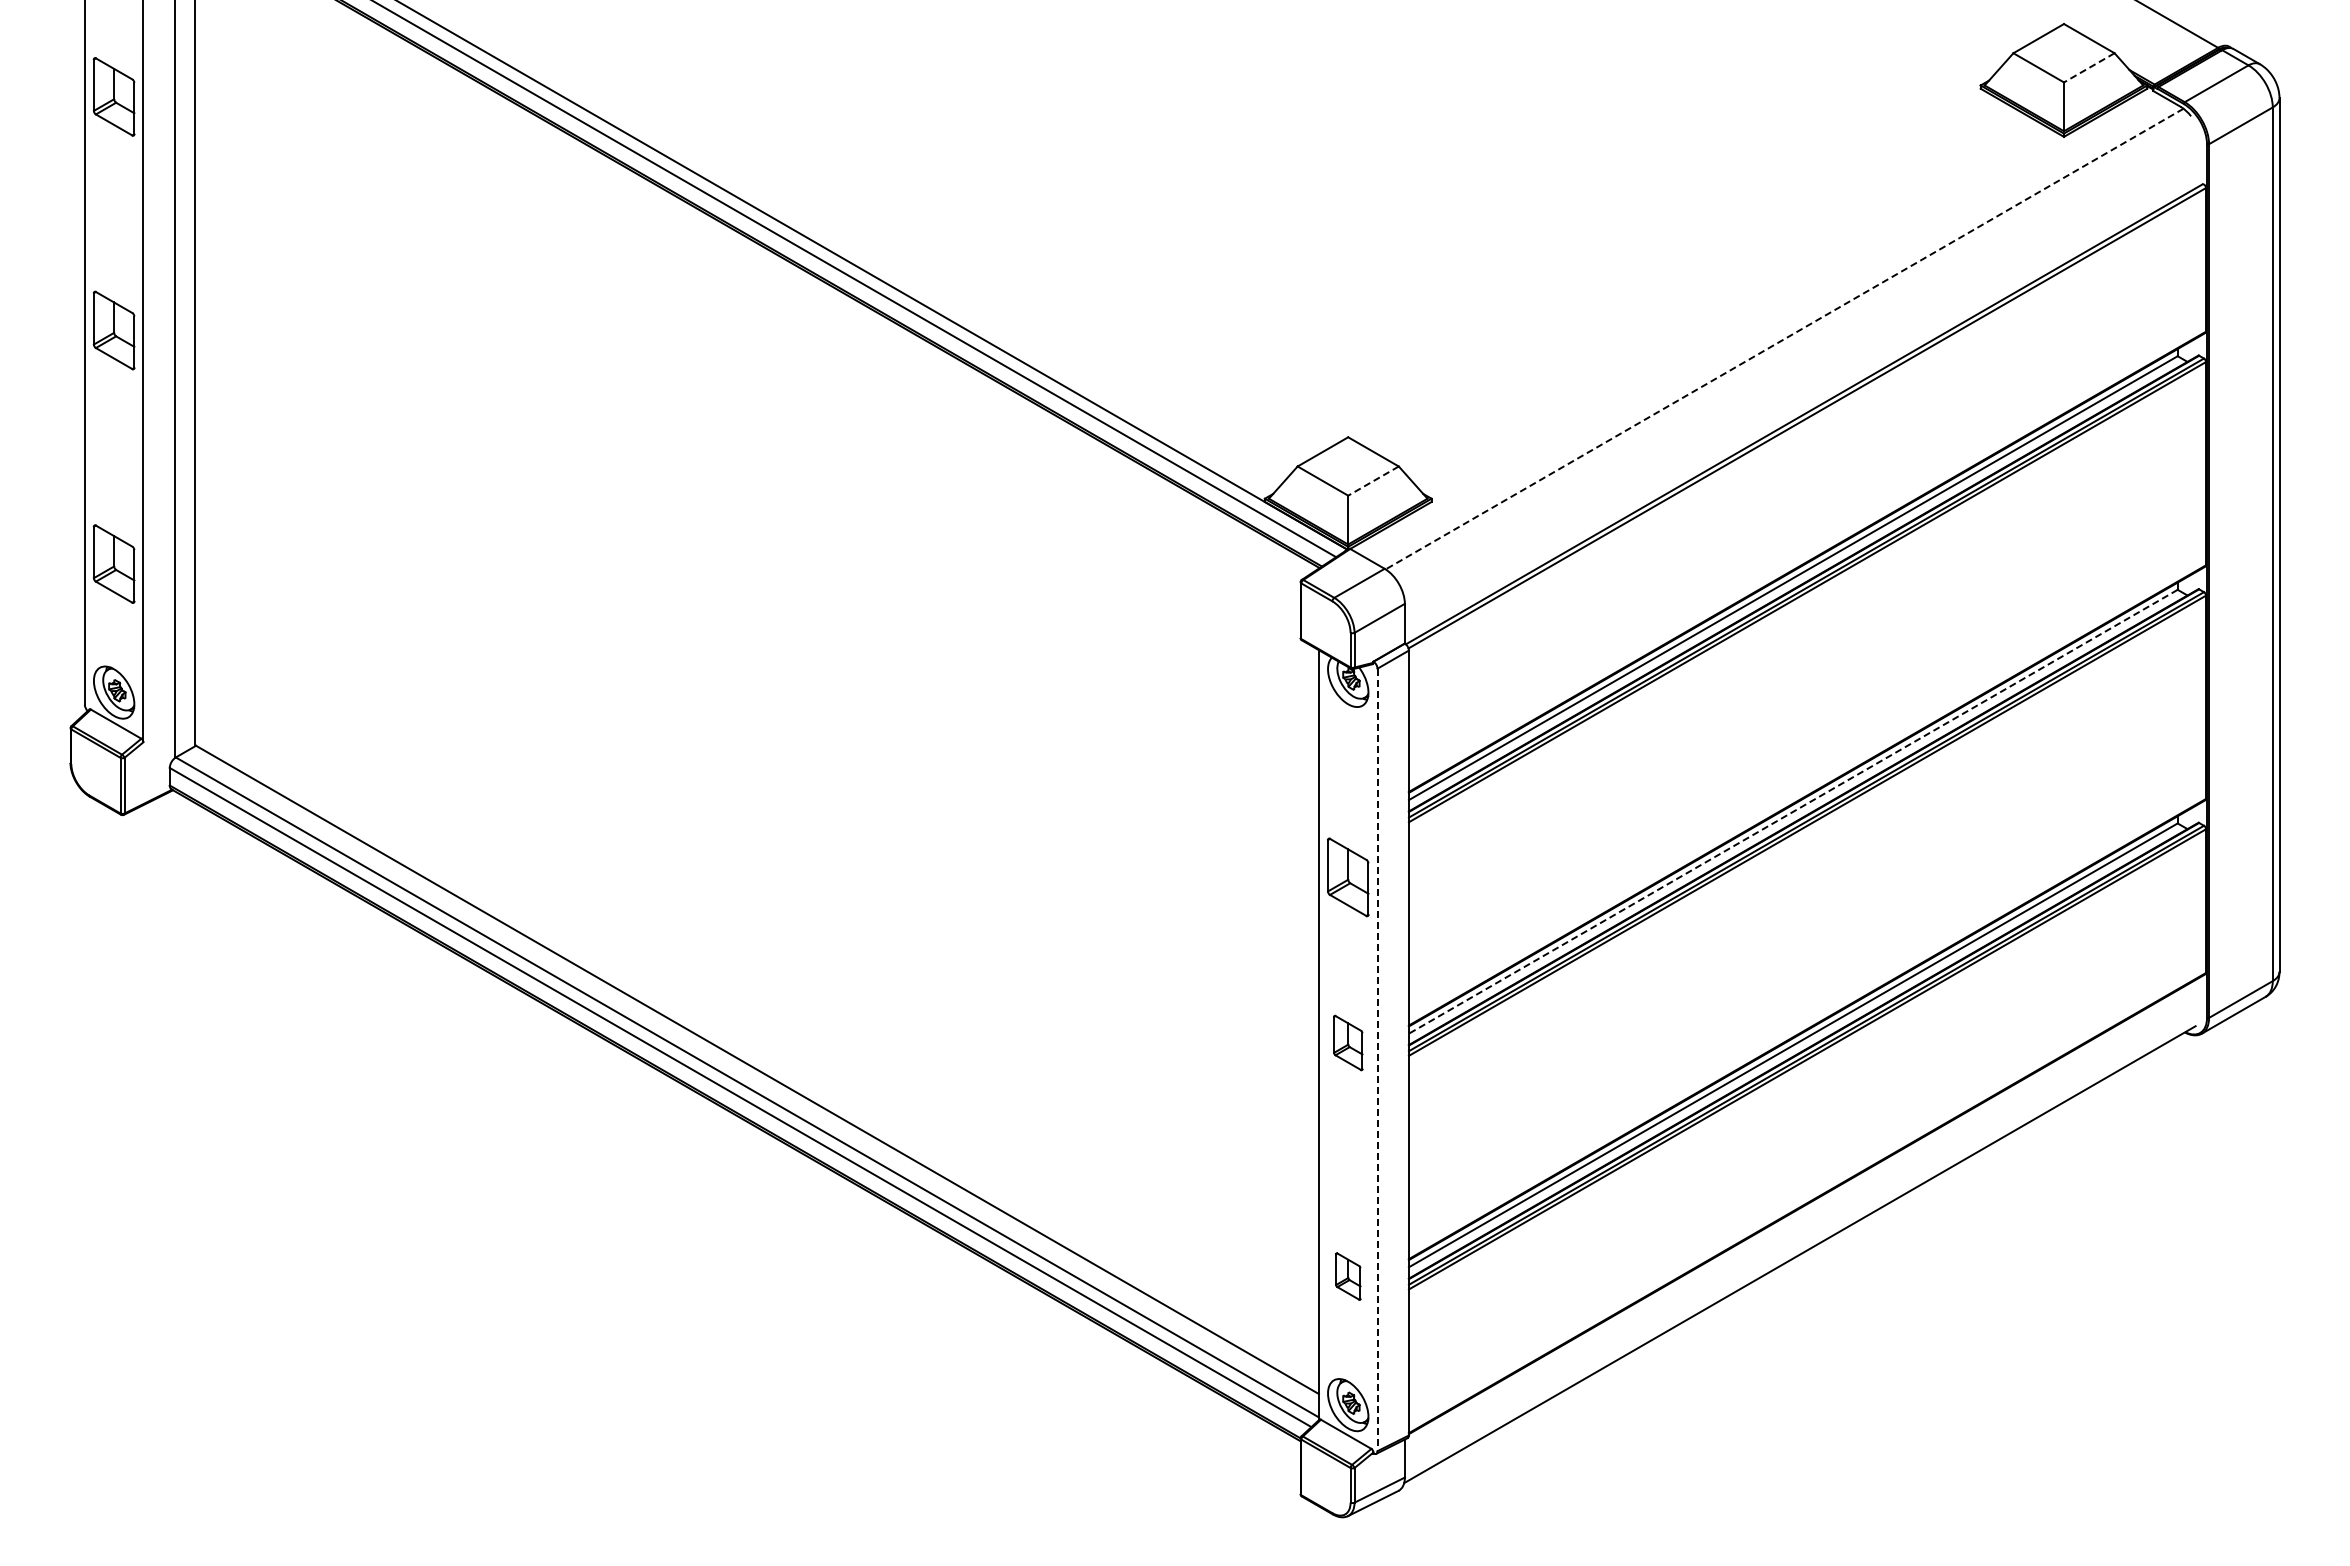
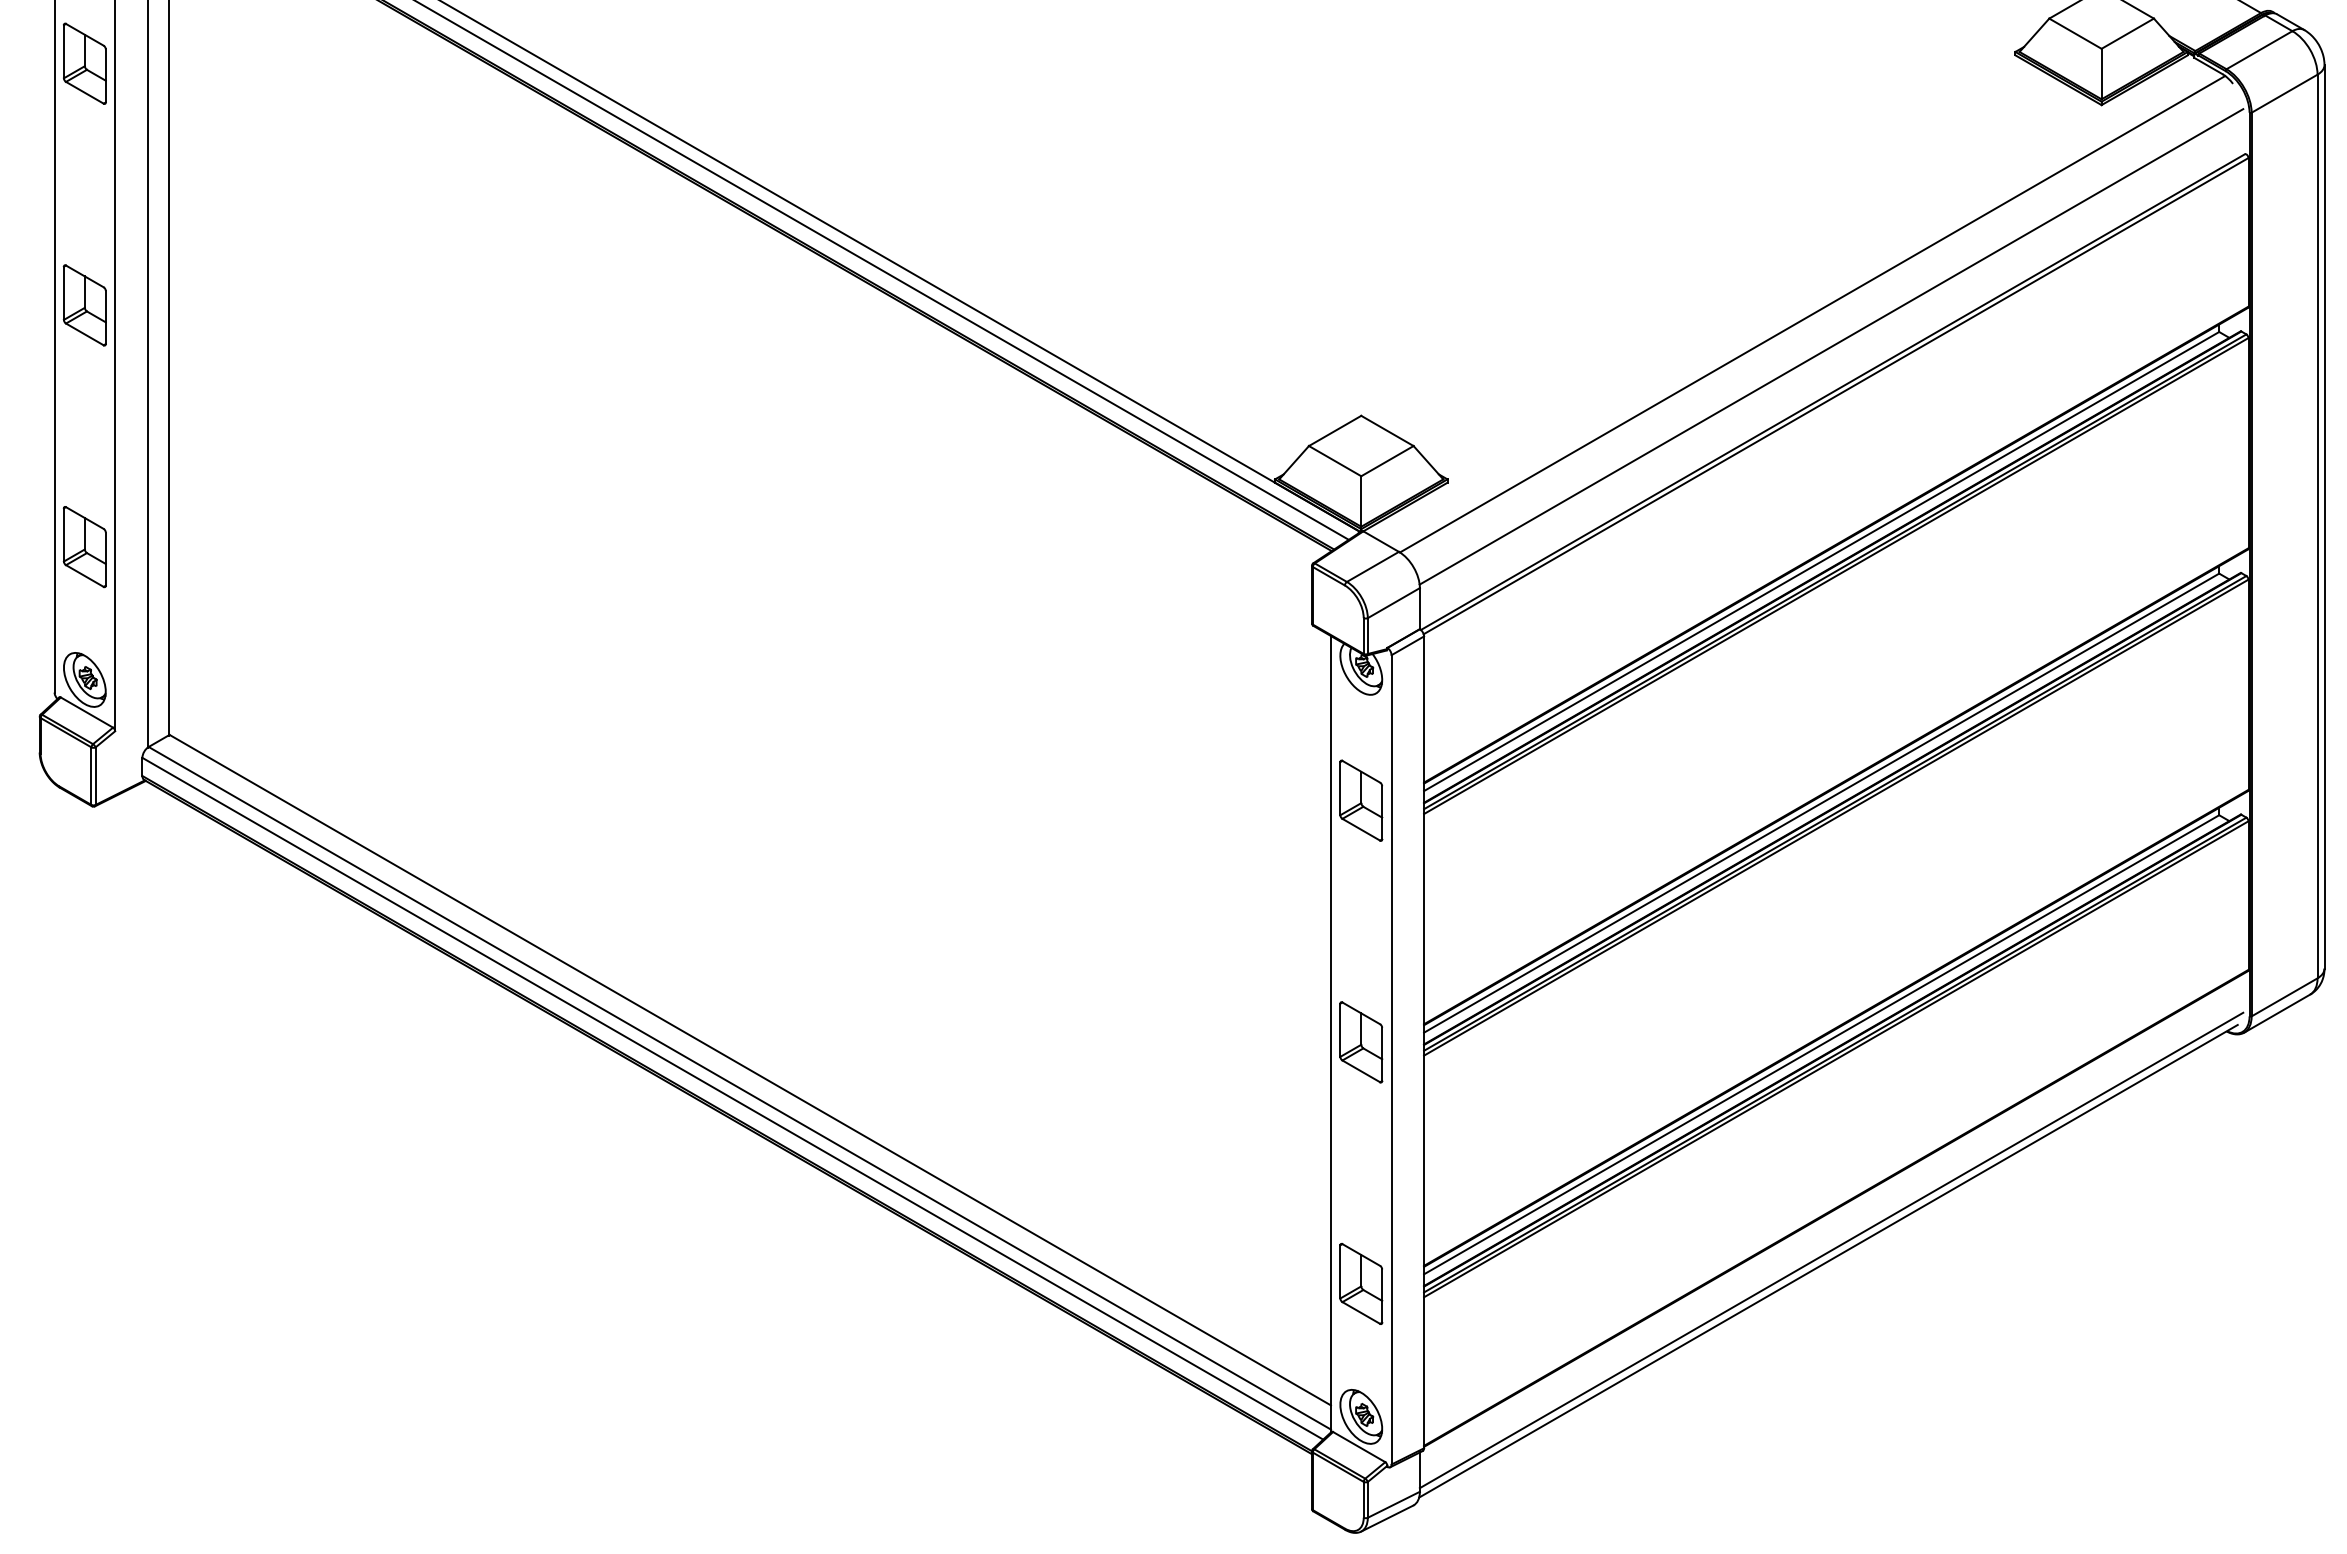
line: (2088, 68) -> (2126, 34), dashed -> solid
line: (1784, 339) -> (1812, 314), dashed -> solid
line: (1802, 370) -> (1831, 346), added
line: (1373, 481) -> (1387, 461), dashed -> solid
line: (1793, 811) -> (1821, 802), dashed -> solid
part: (1348, 877) -> (1361, 800), moved
part: (1348, 1042) -> (1361, 1041), size x1.43
line: (1377, 1060) -> (1391, 1060), dashed -> solid
line: (1802, 1244) -> (1831, 1250), added
part: (1348, 1276) -> (1361, 1283), size x1.67

